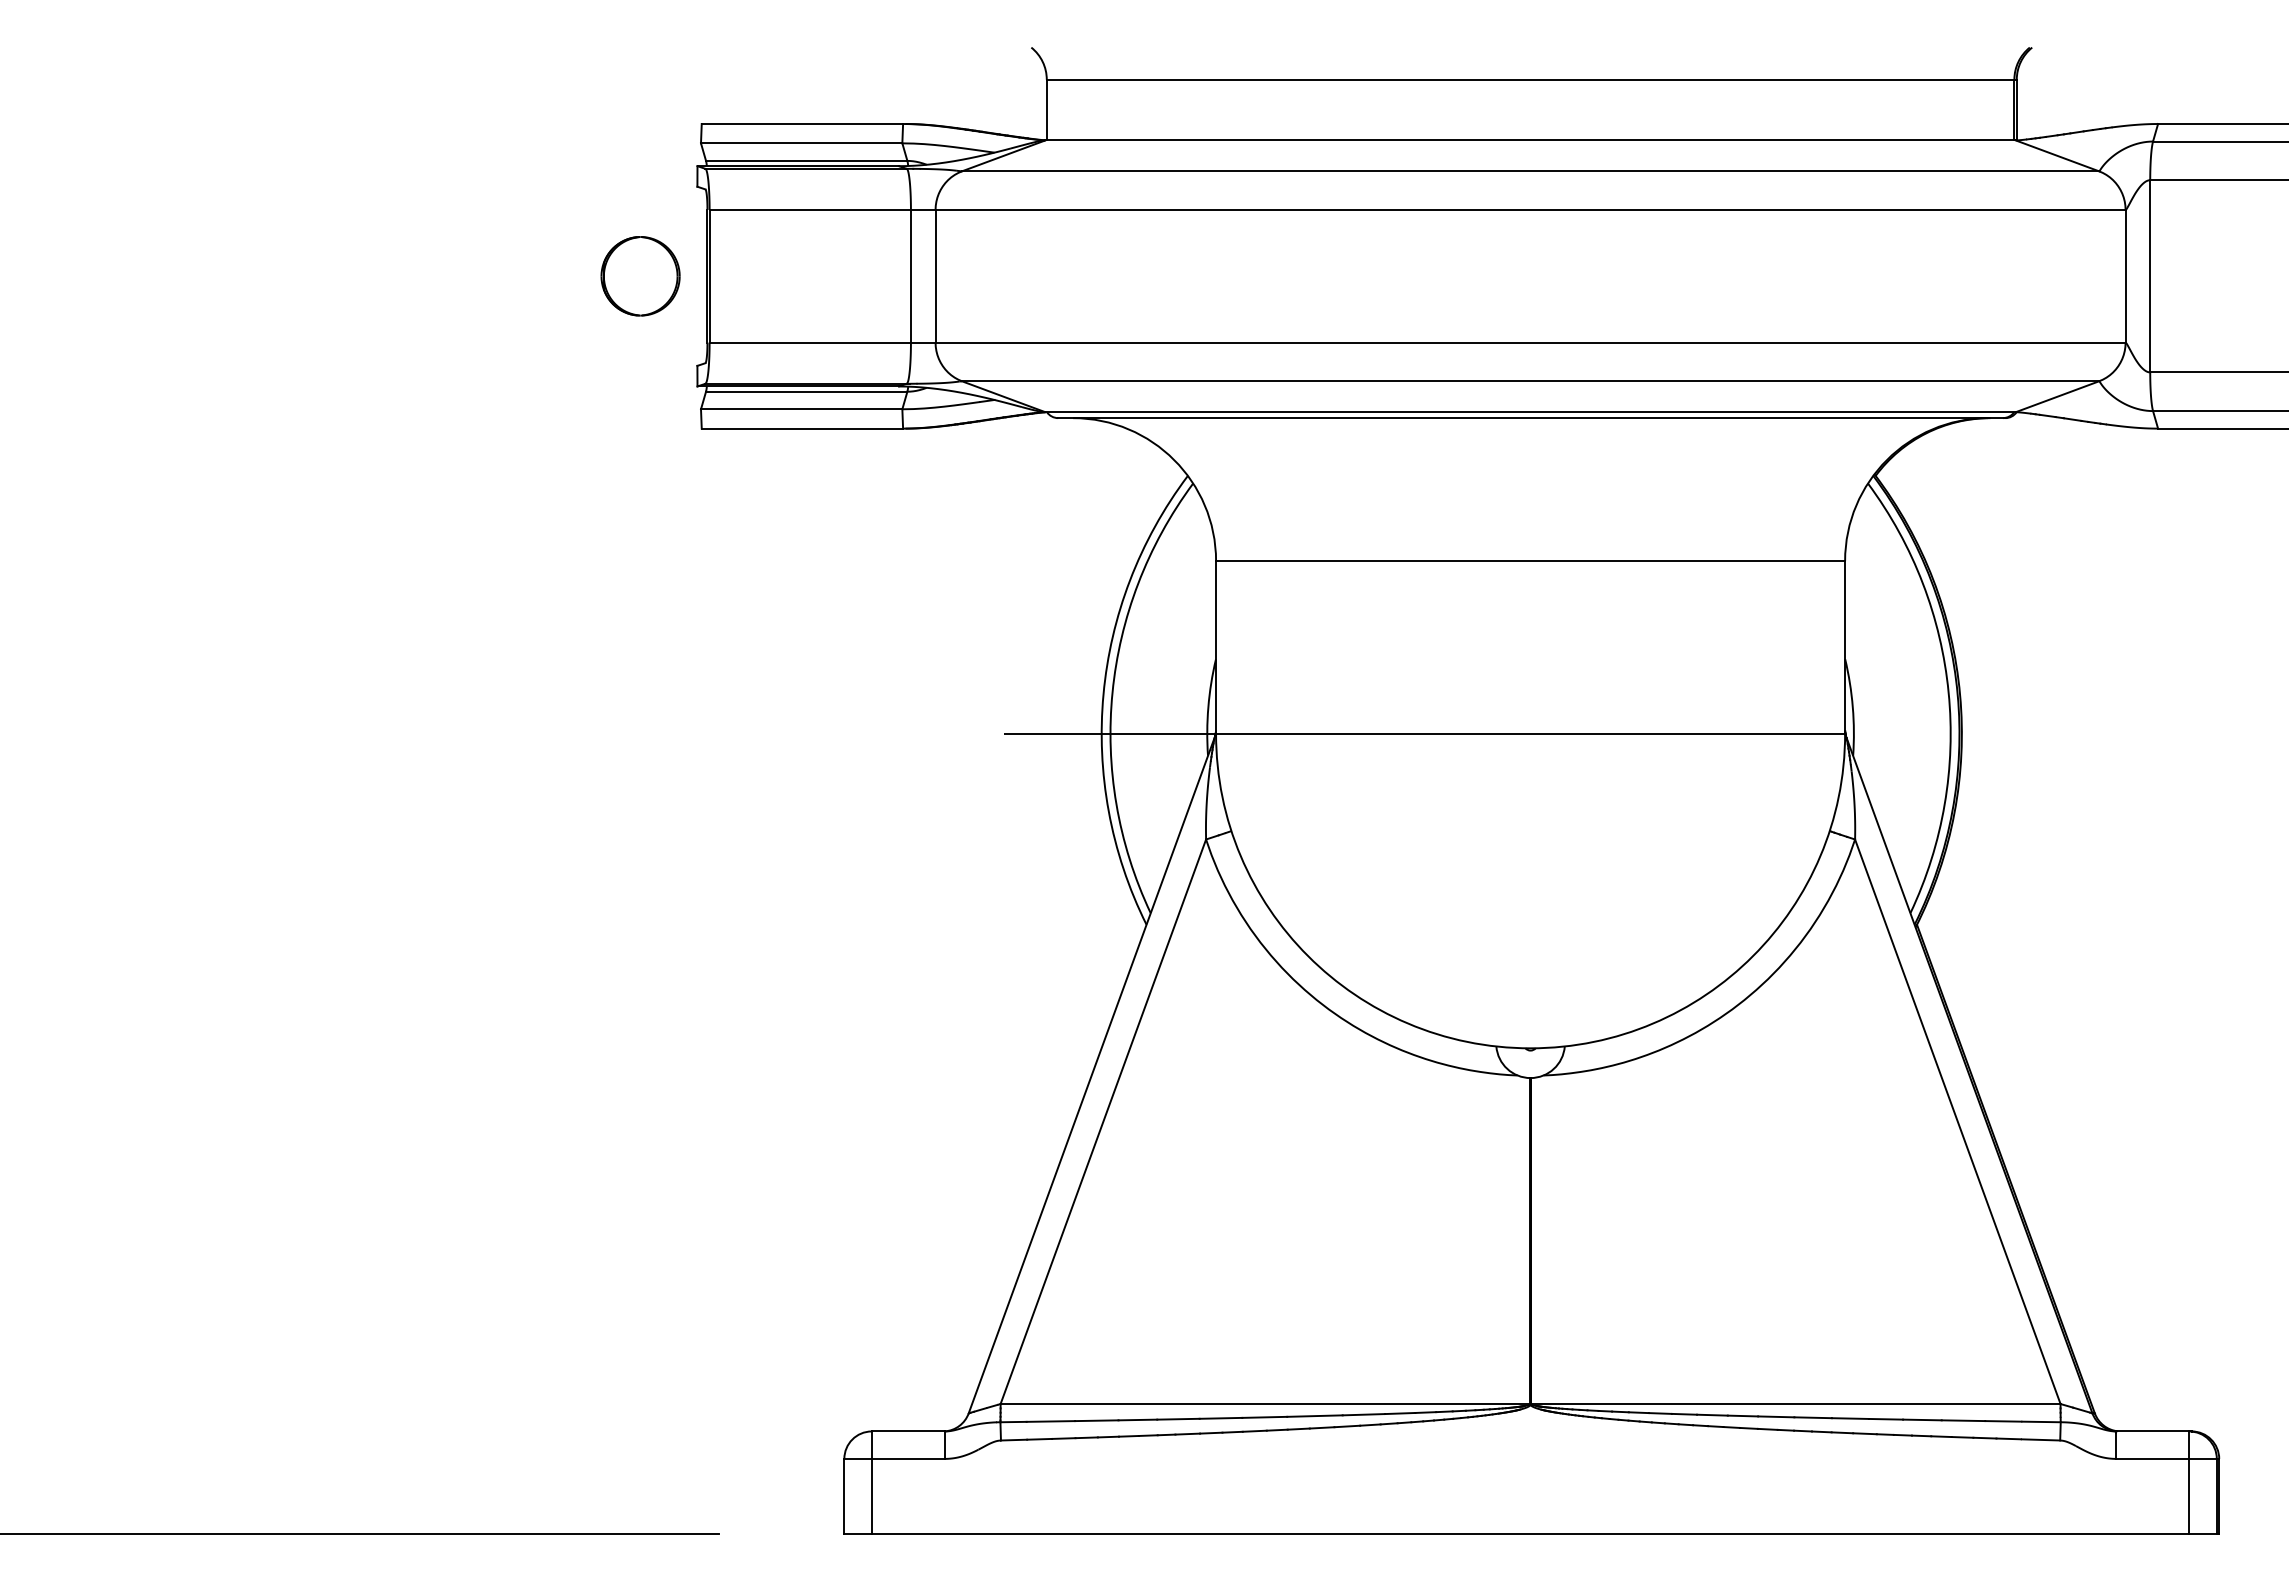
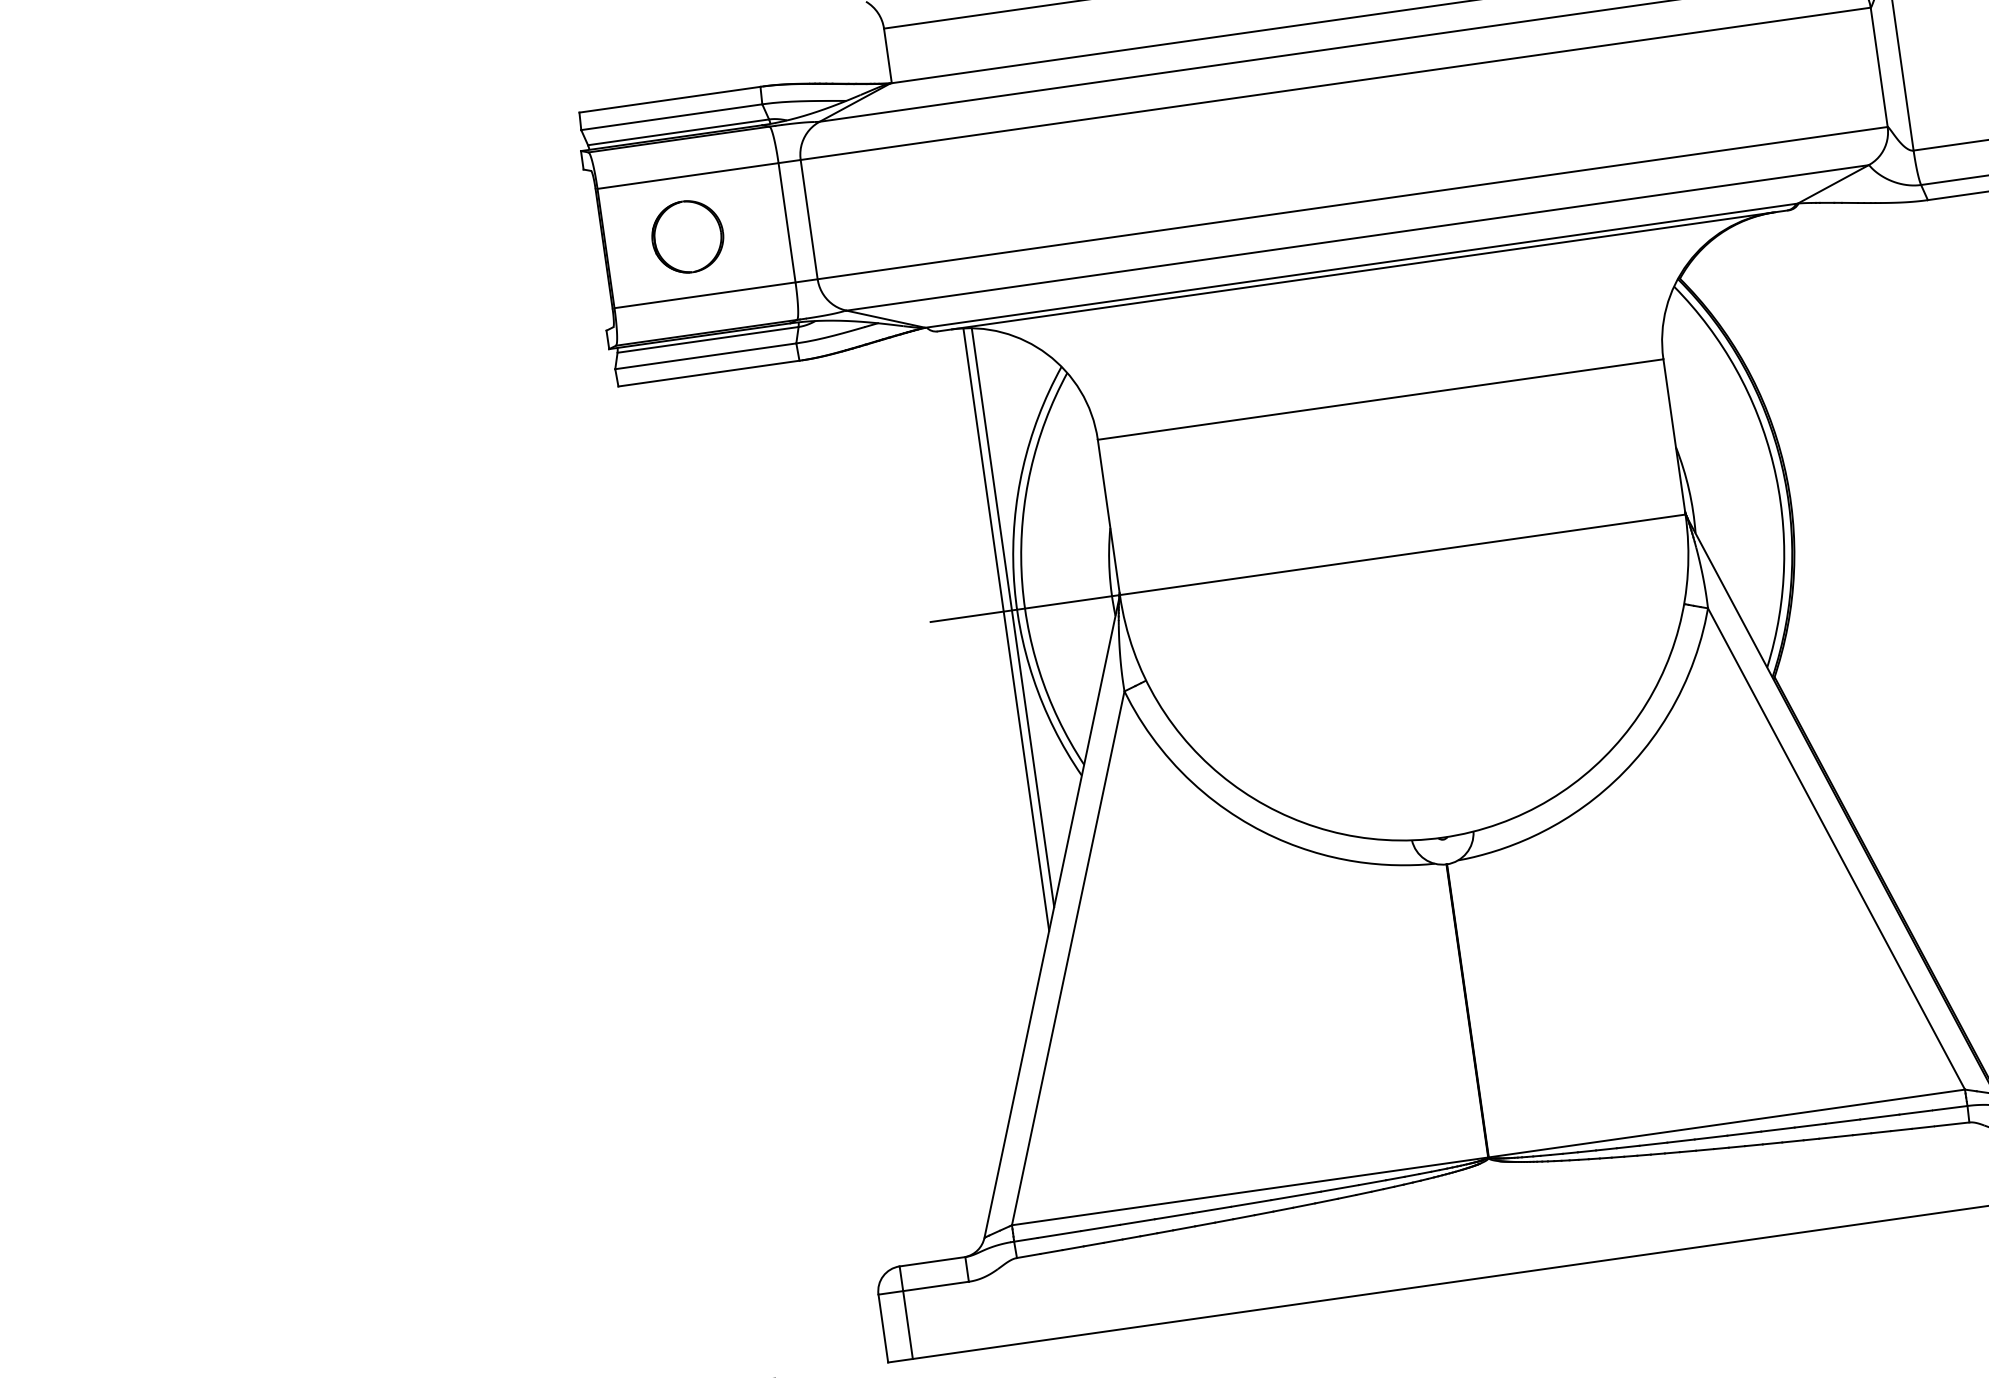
part: (640, 276) -> (687, 237), moved
line: (1095, 741) -> (1012, 617), added
line: (1086, 753) -> (1005, 629), added

